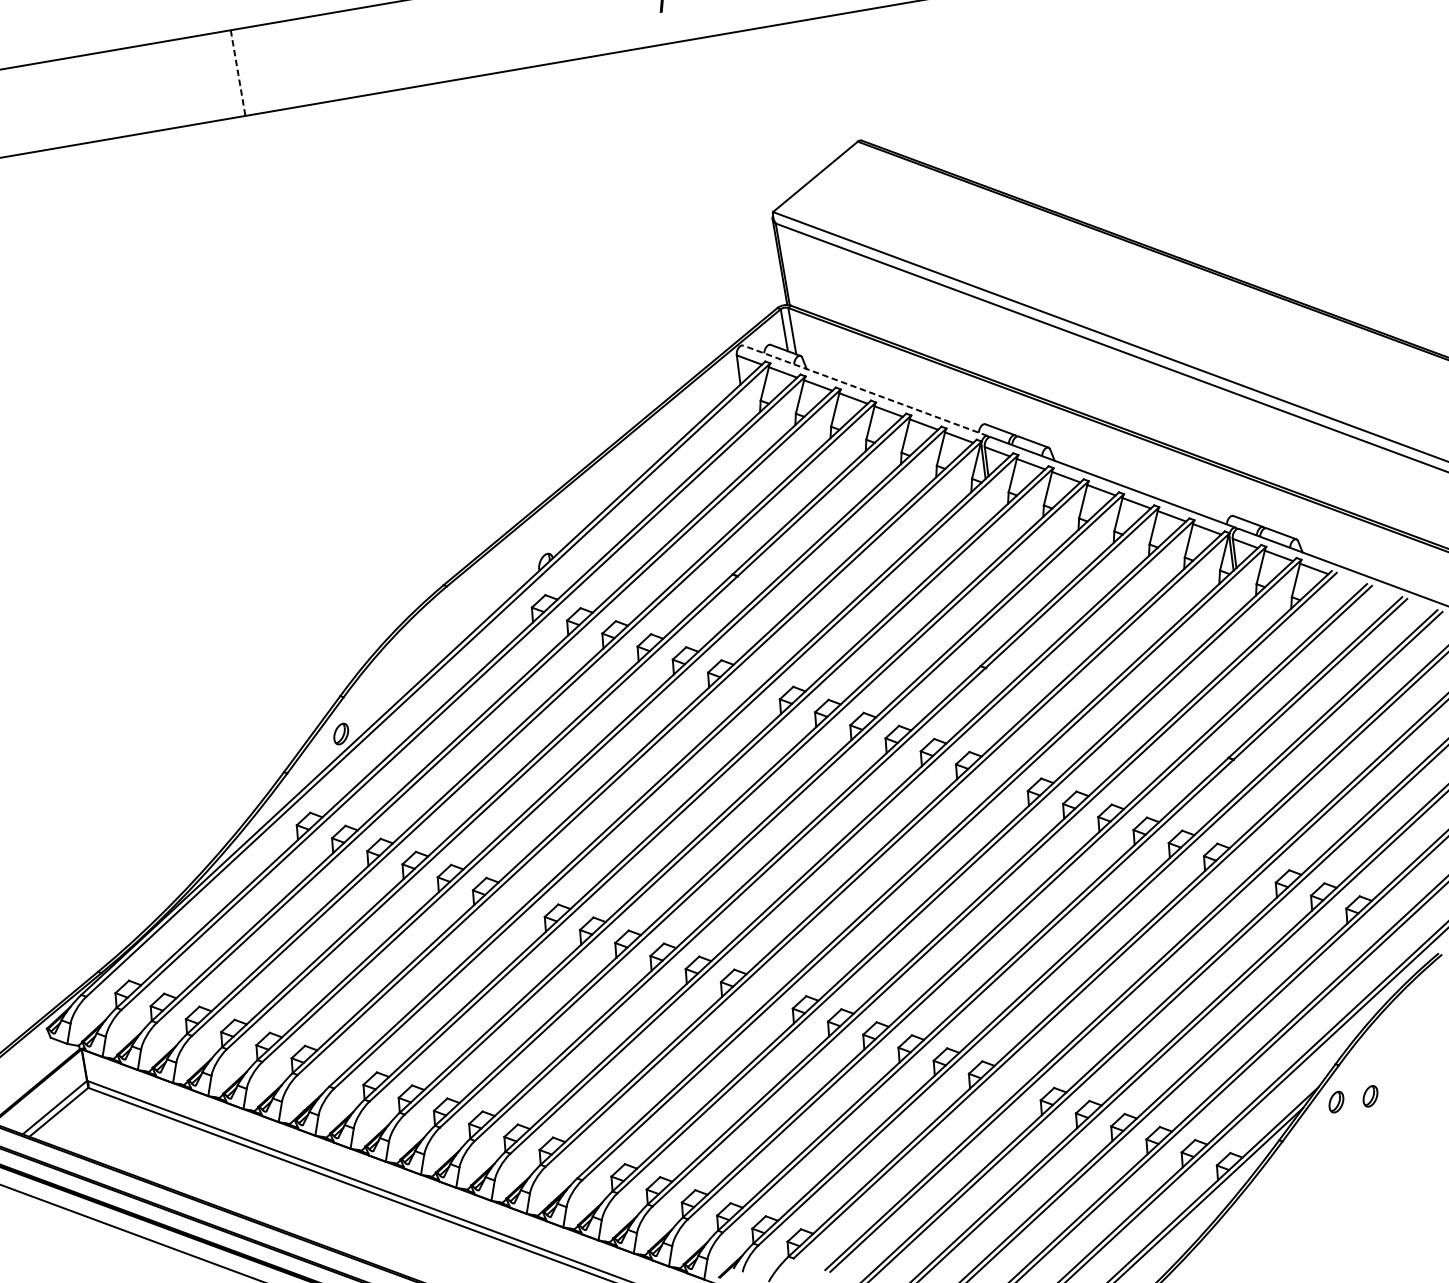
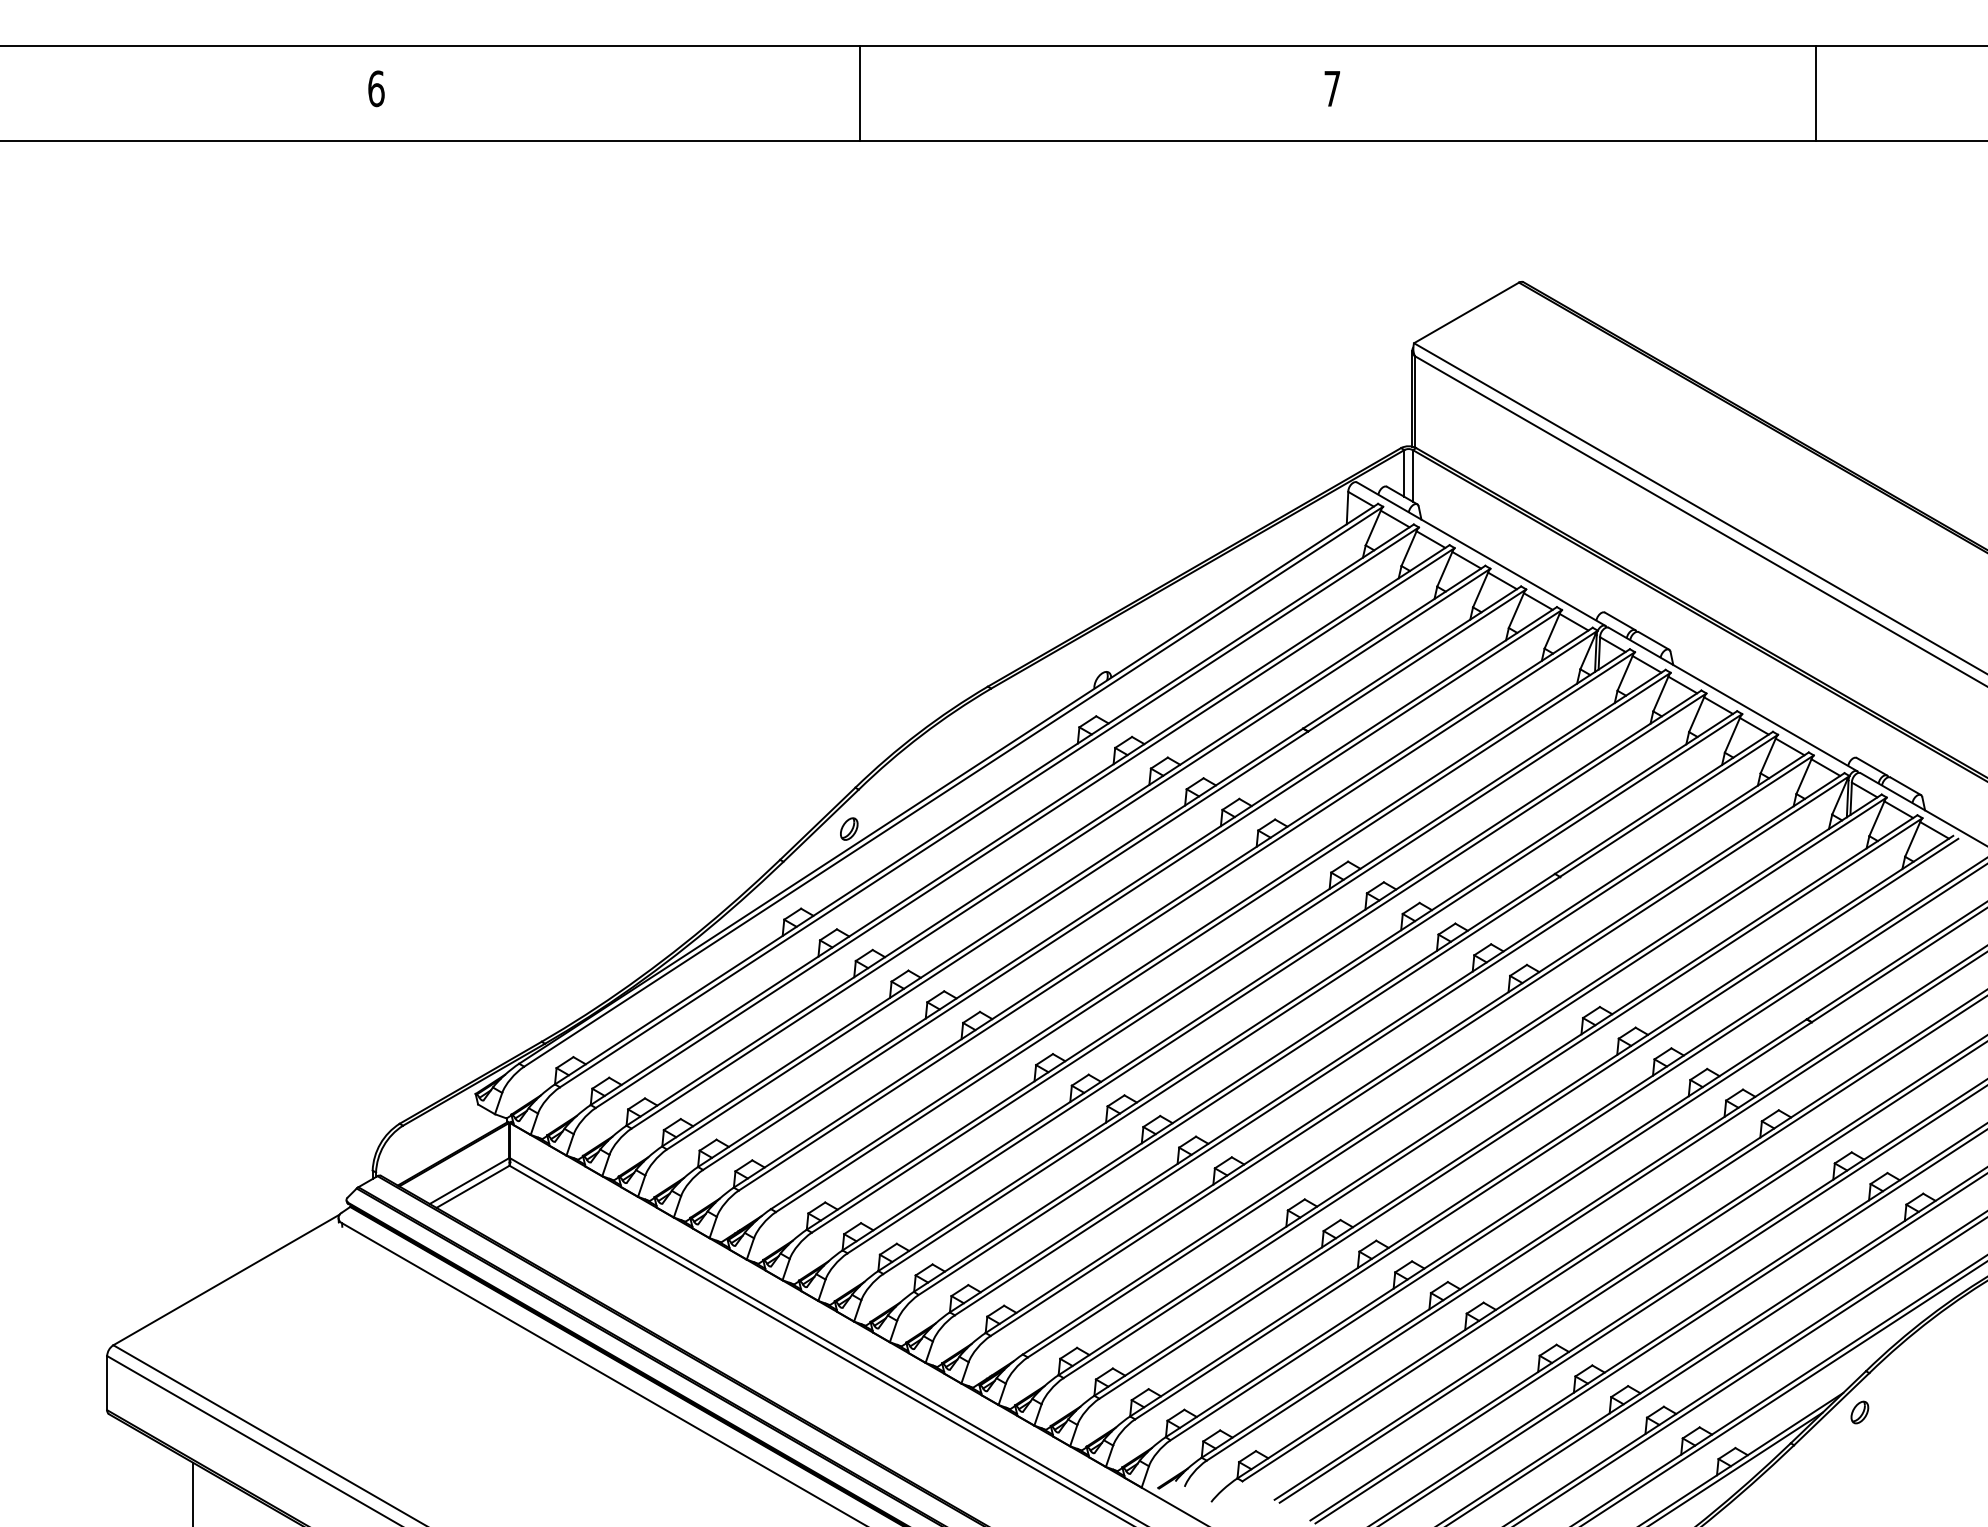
line: (237, 73) -> (859, 93), dashed -> solid
line: (864, 390) -> (1480, 553), dashed -> solid
part: (1370, 1096) -> (1897, 1412), removed

